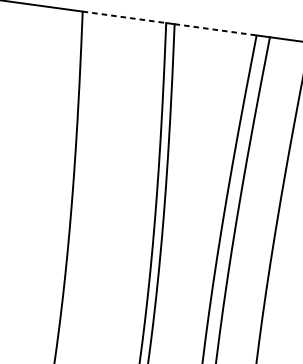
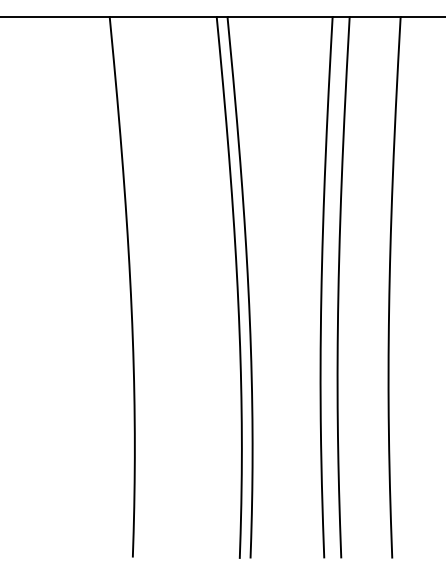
line: (124, 17) -> (163, 17), dashed -> solid
line: (215, 30) -> (280, 17), dashed -> solid

